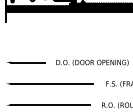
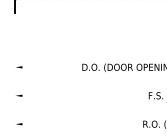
line: (28, 62) -> (45, 67), removed
line: (52, 83) -> (77, 95), removed
line: (50, 105) -> (74, 124), removed

